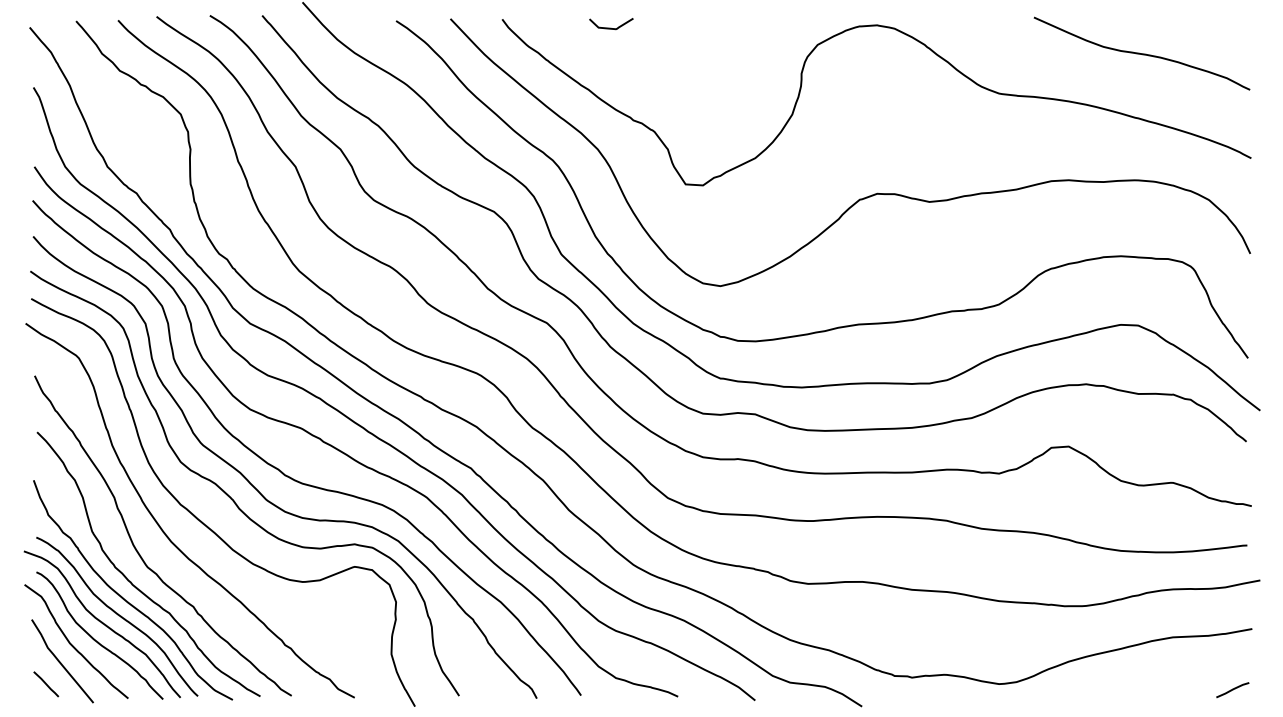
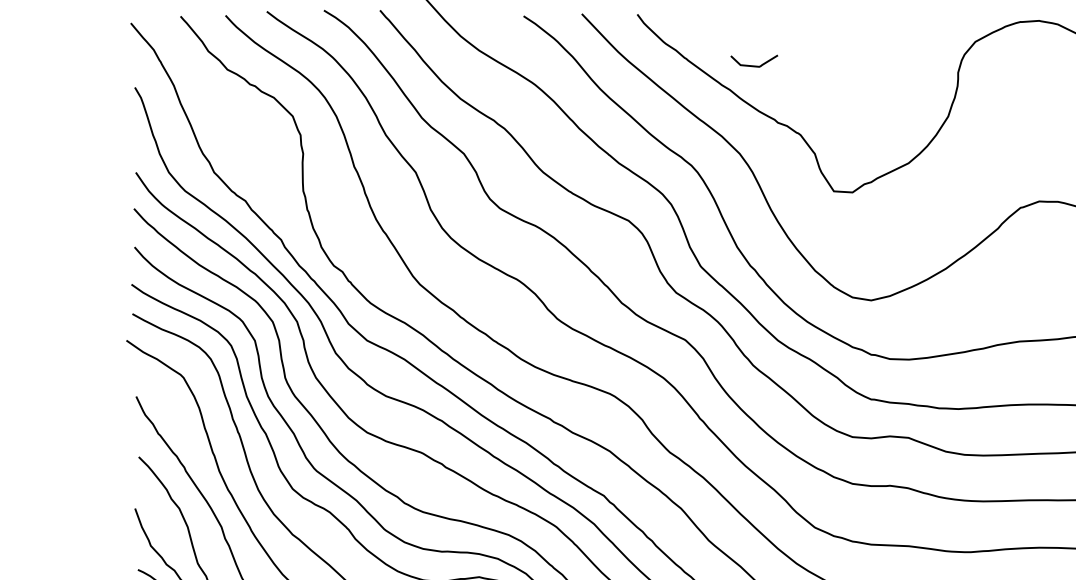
curve: (611, 27) -> (754, 64), moved

